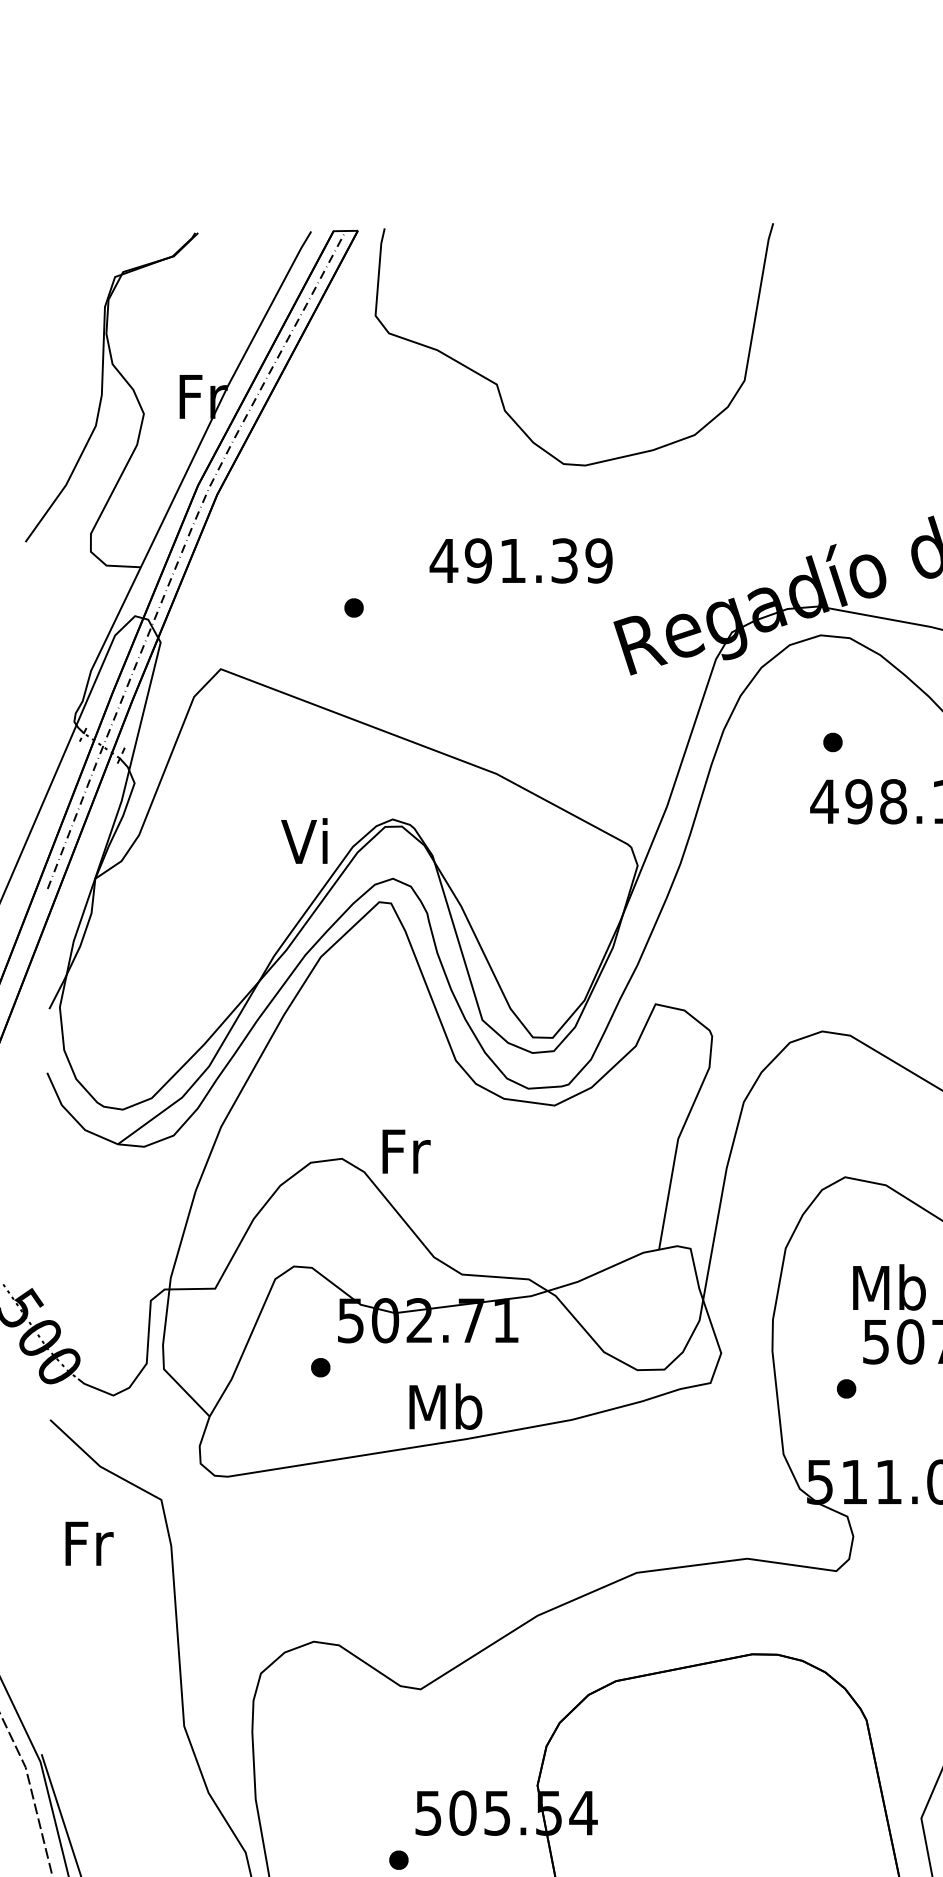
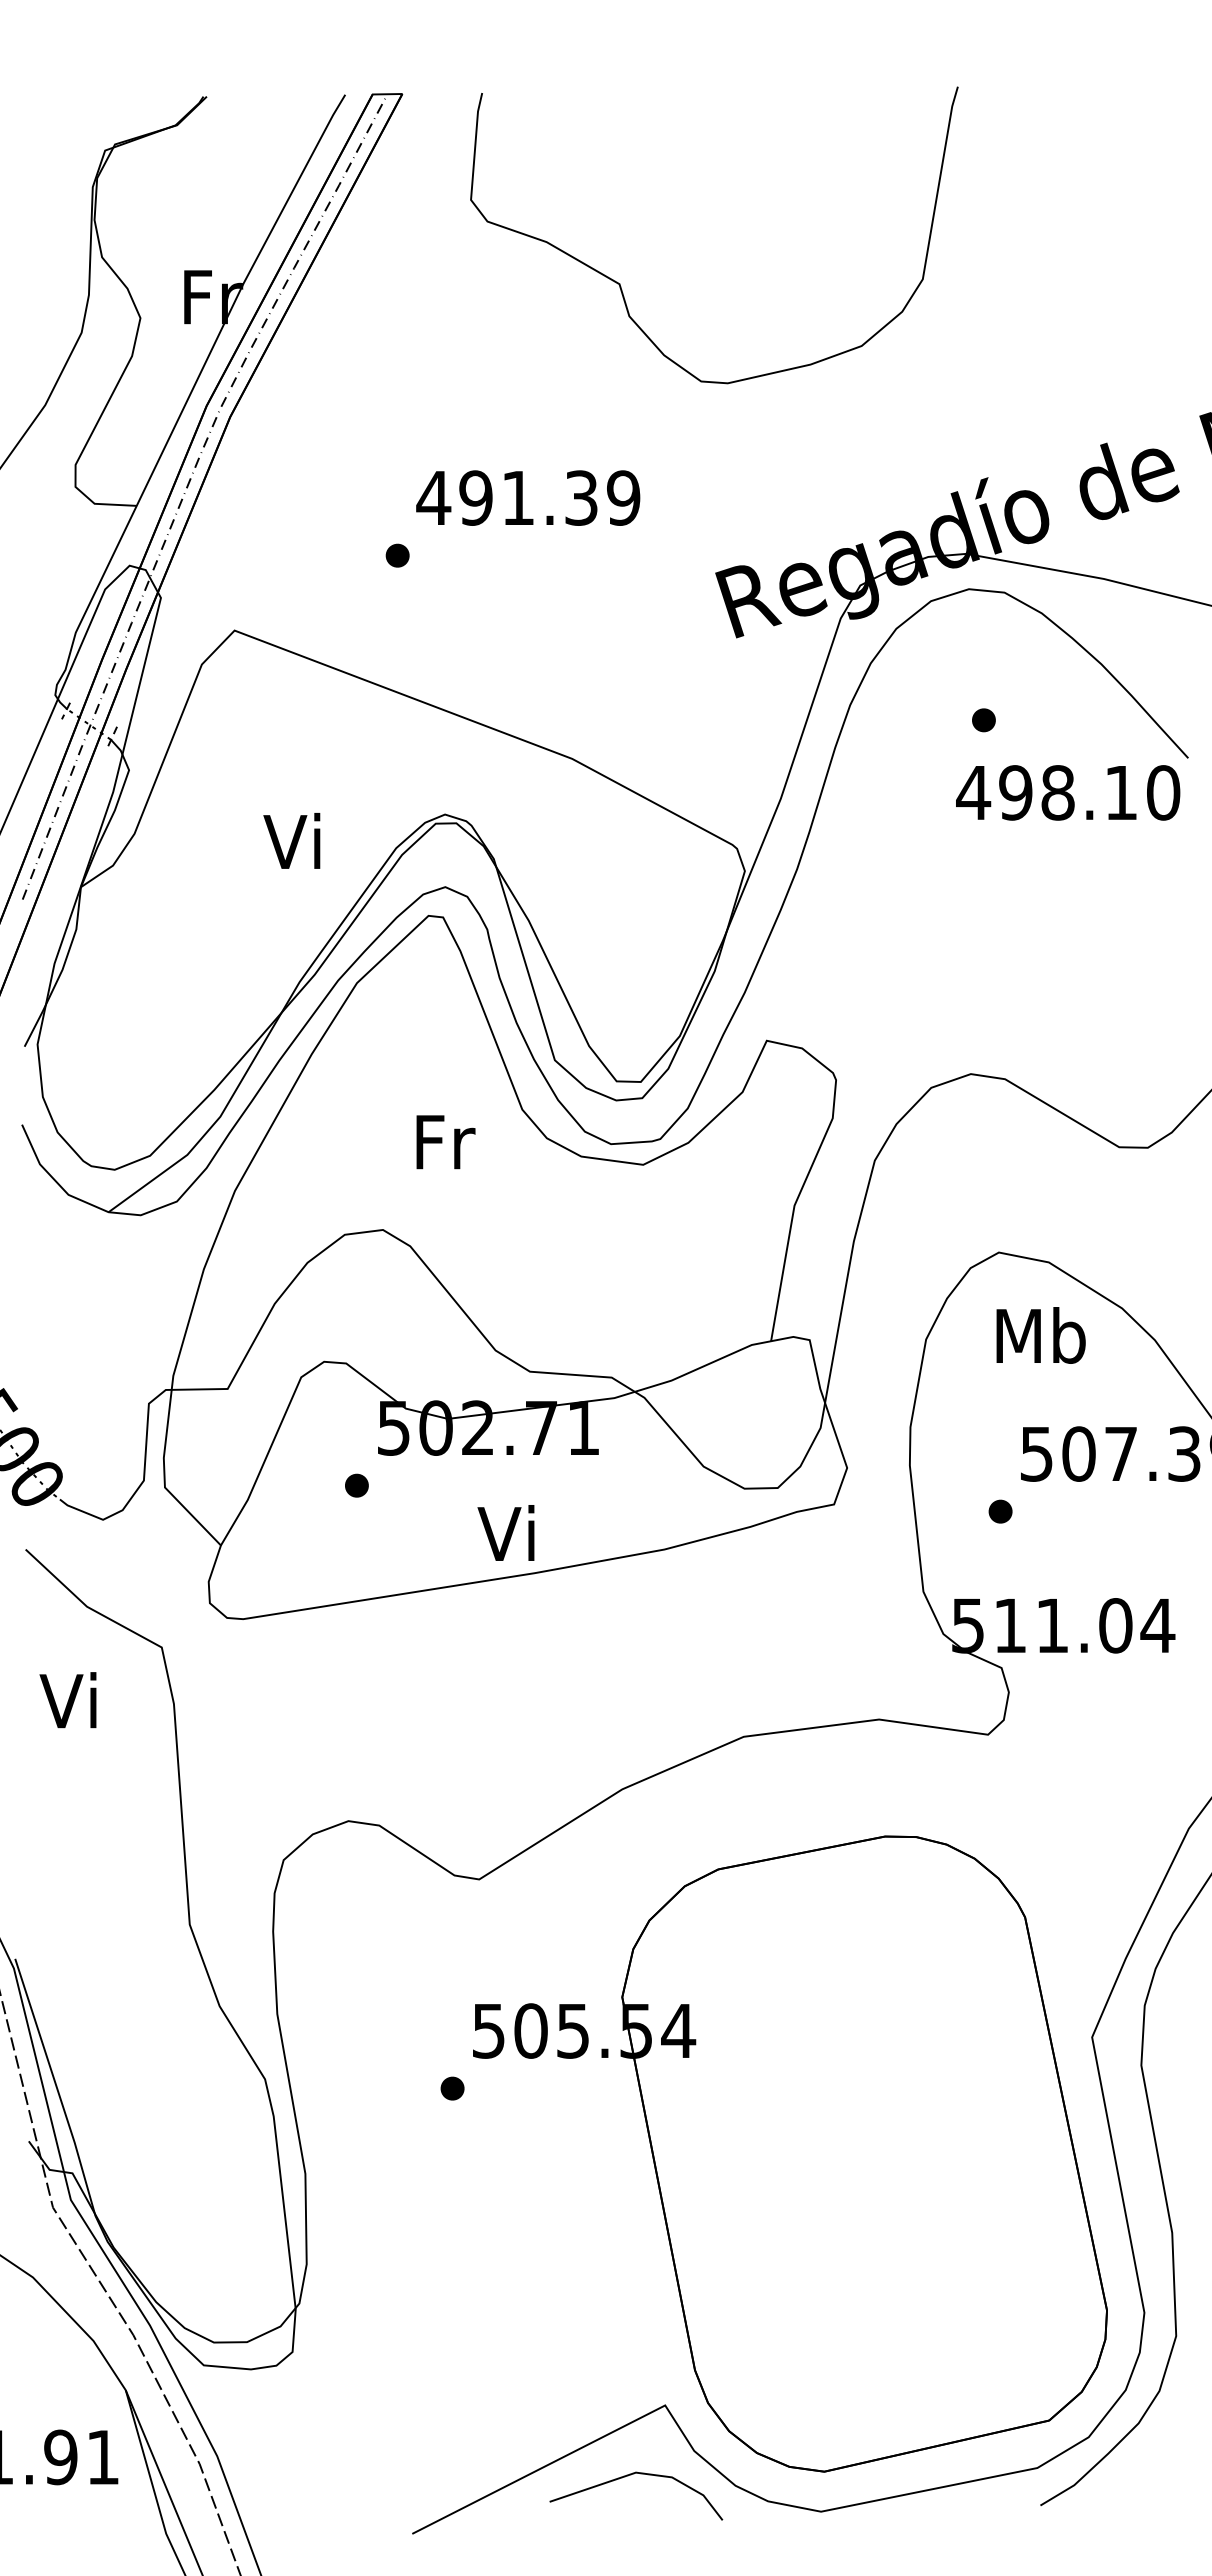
curve: (497, 383) -> (620, 283), moved
text: (521, 560) -> (528, 497), moved
text: (304, 840) -> (291, 840), moved
text: (406, 1151) -> (445, 1142), moved
text: (888, 1287) -> (1040, 1335), moved
text: (445, 1406) -> (509, 1533), Mb -> Vi
text: (87, 1543) -> (71, 1700), Fr -> Vi

